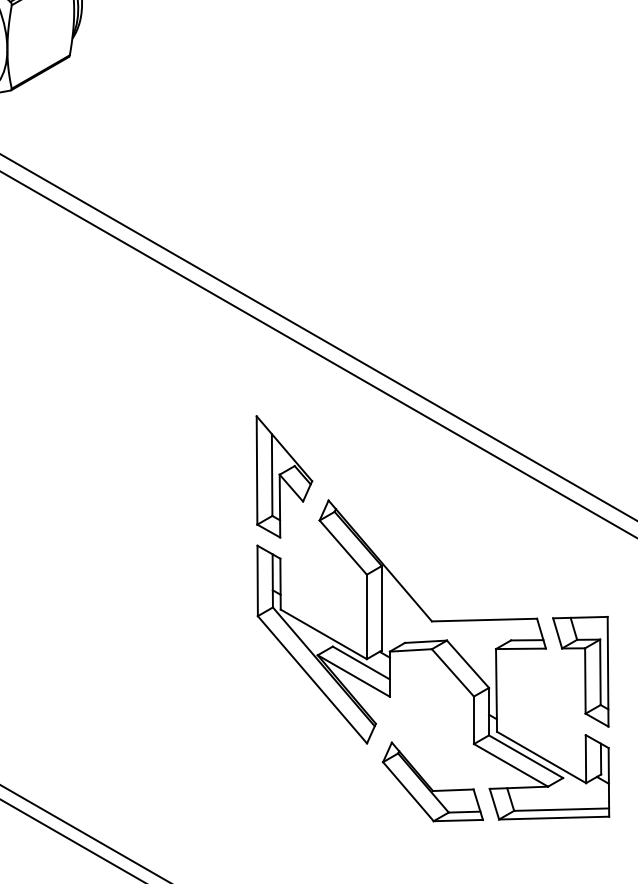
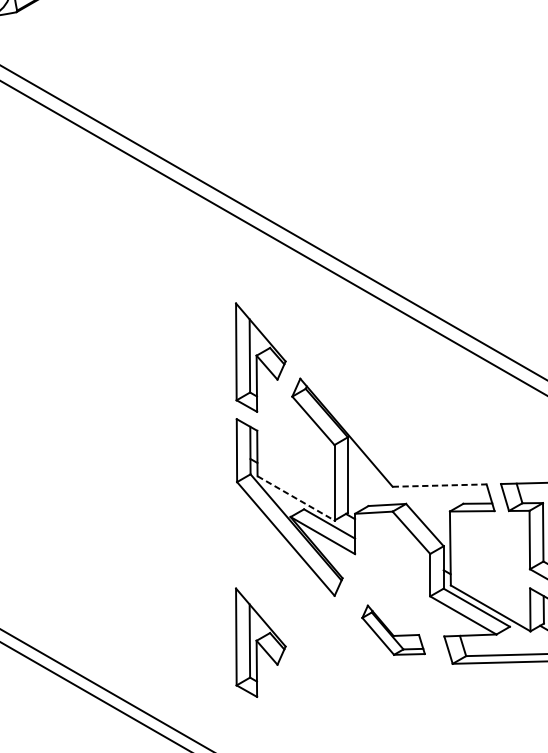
line: (484, 620) -> (439, 485), solid -> dashed
line: (323, 634) -> (295, 498), solid -> dashed
part: (432, 781) -> (393, 629), size x0.7
part: (284, 795) -> (260, 642), added

